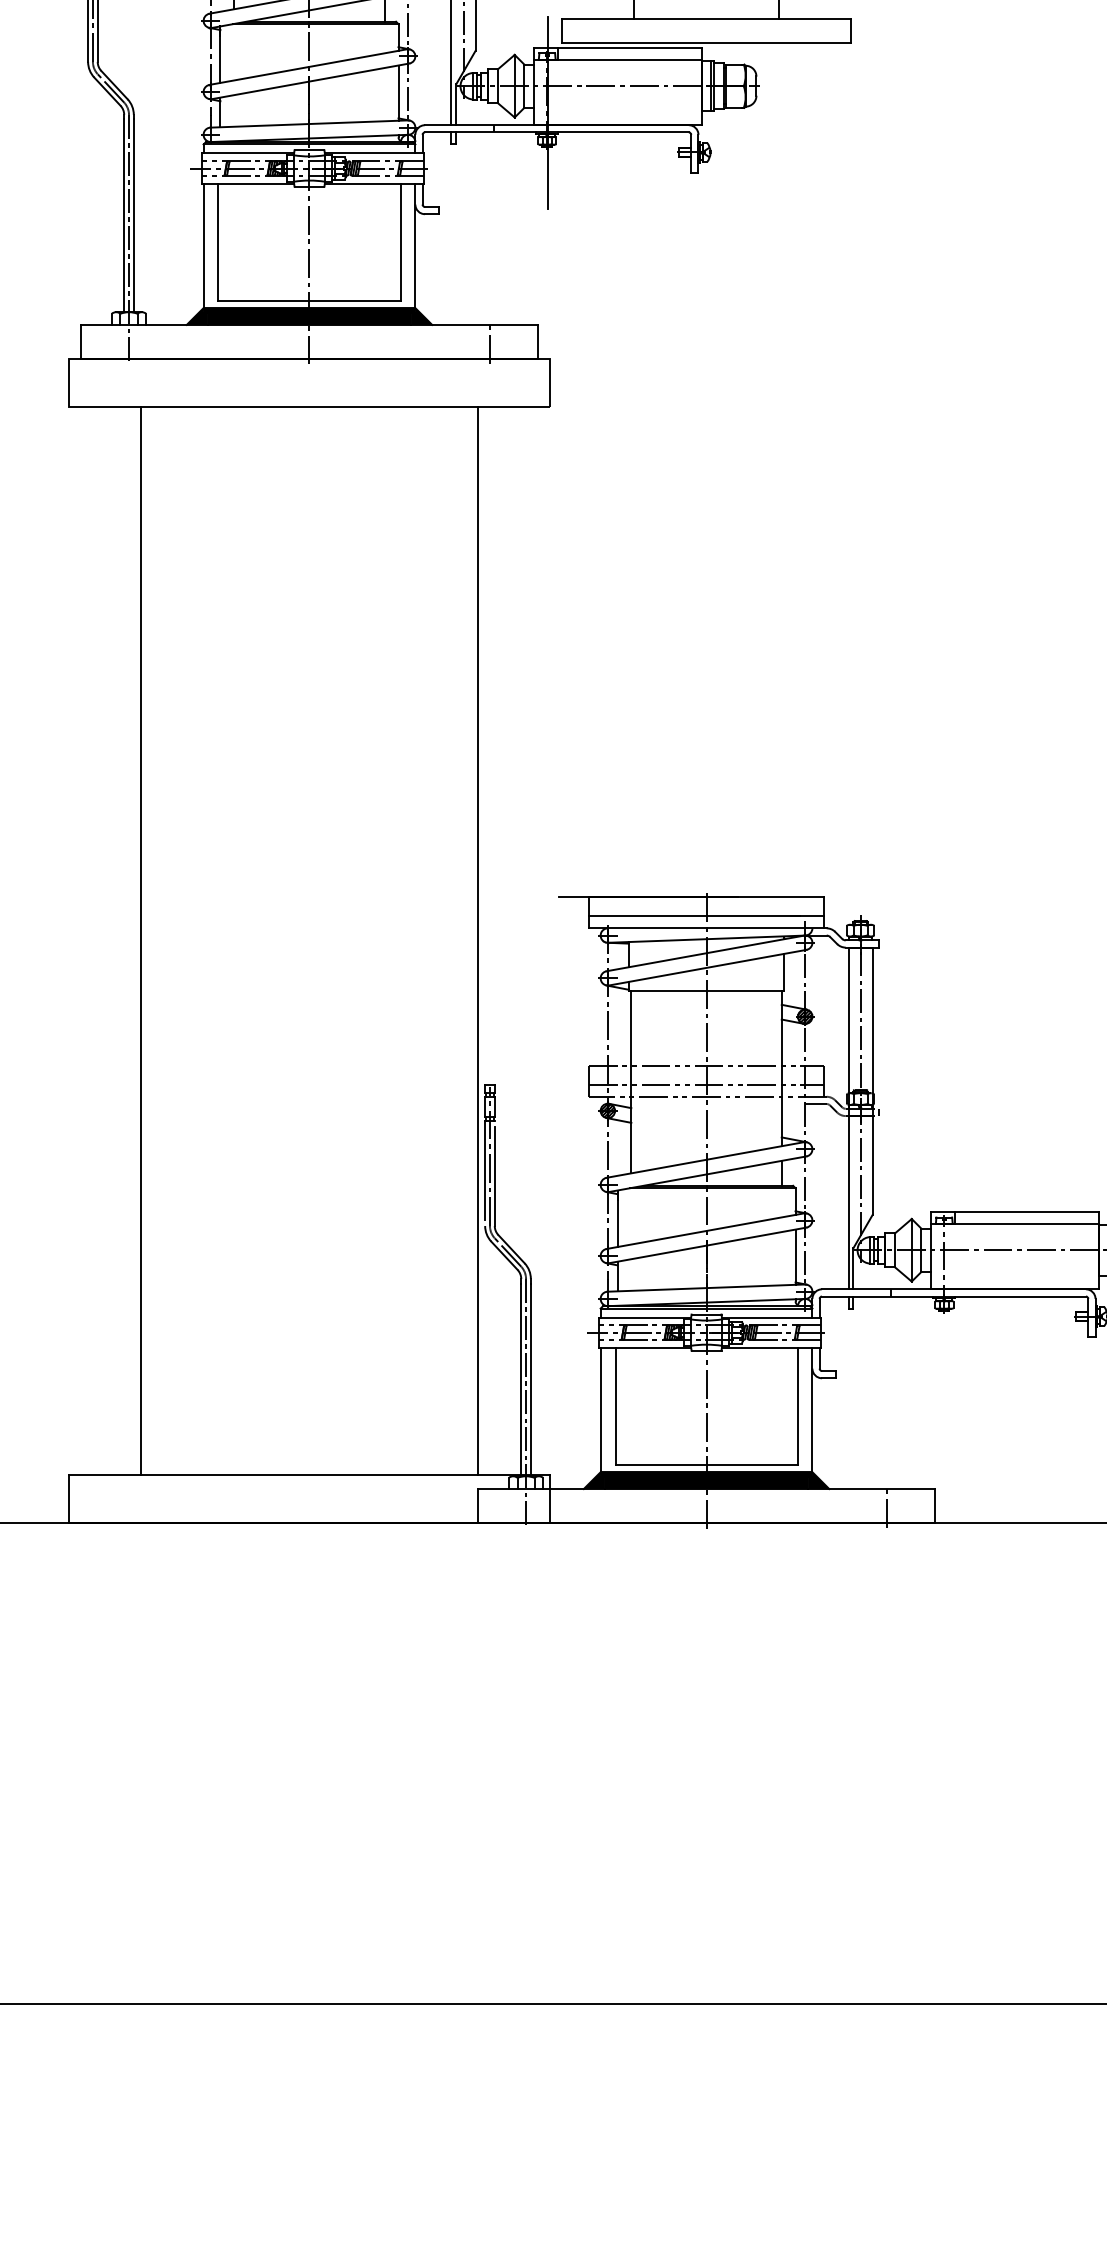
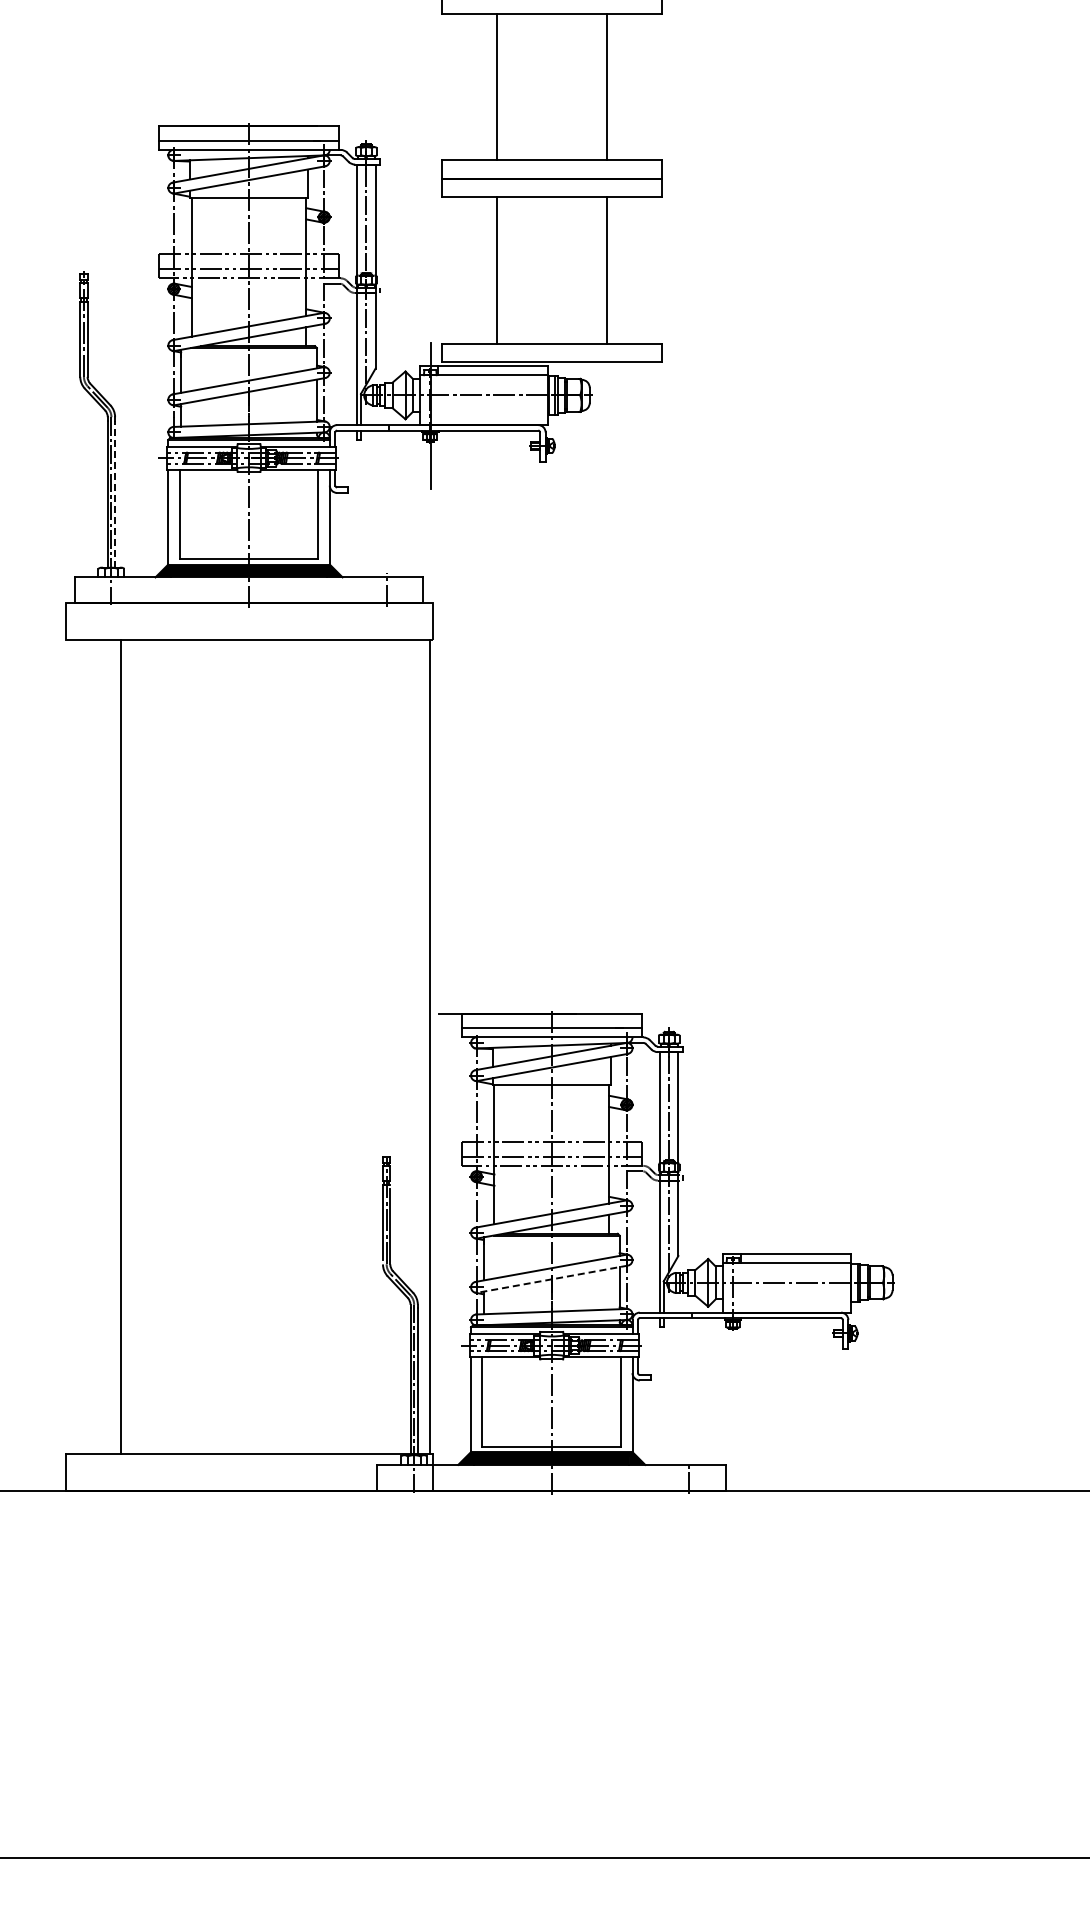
line: (134, 214) -> (115, 493), solid -> dashed
line: (477, 940) -> (430, 1046), moved
line: (707, 1245) -> (552, 1279), solid -> dashed

